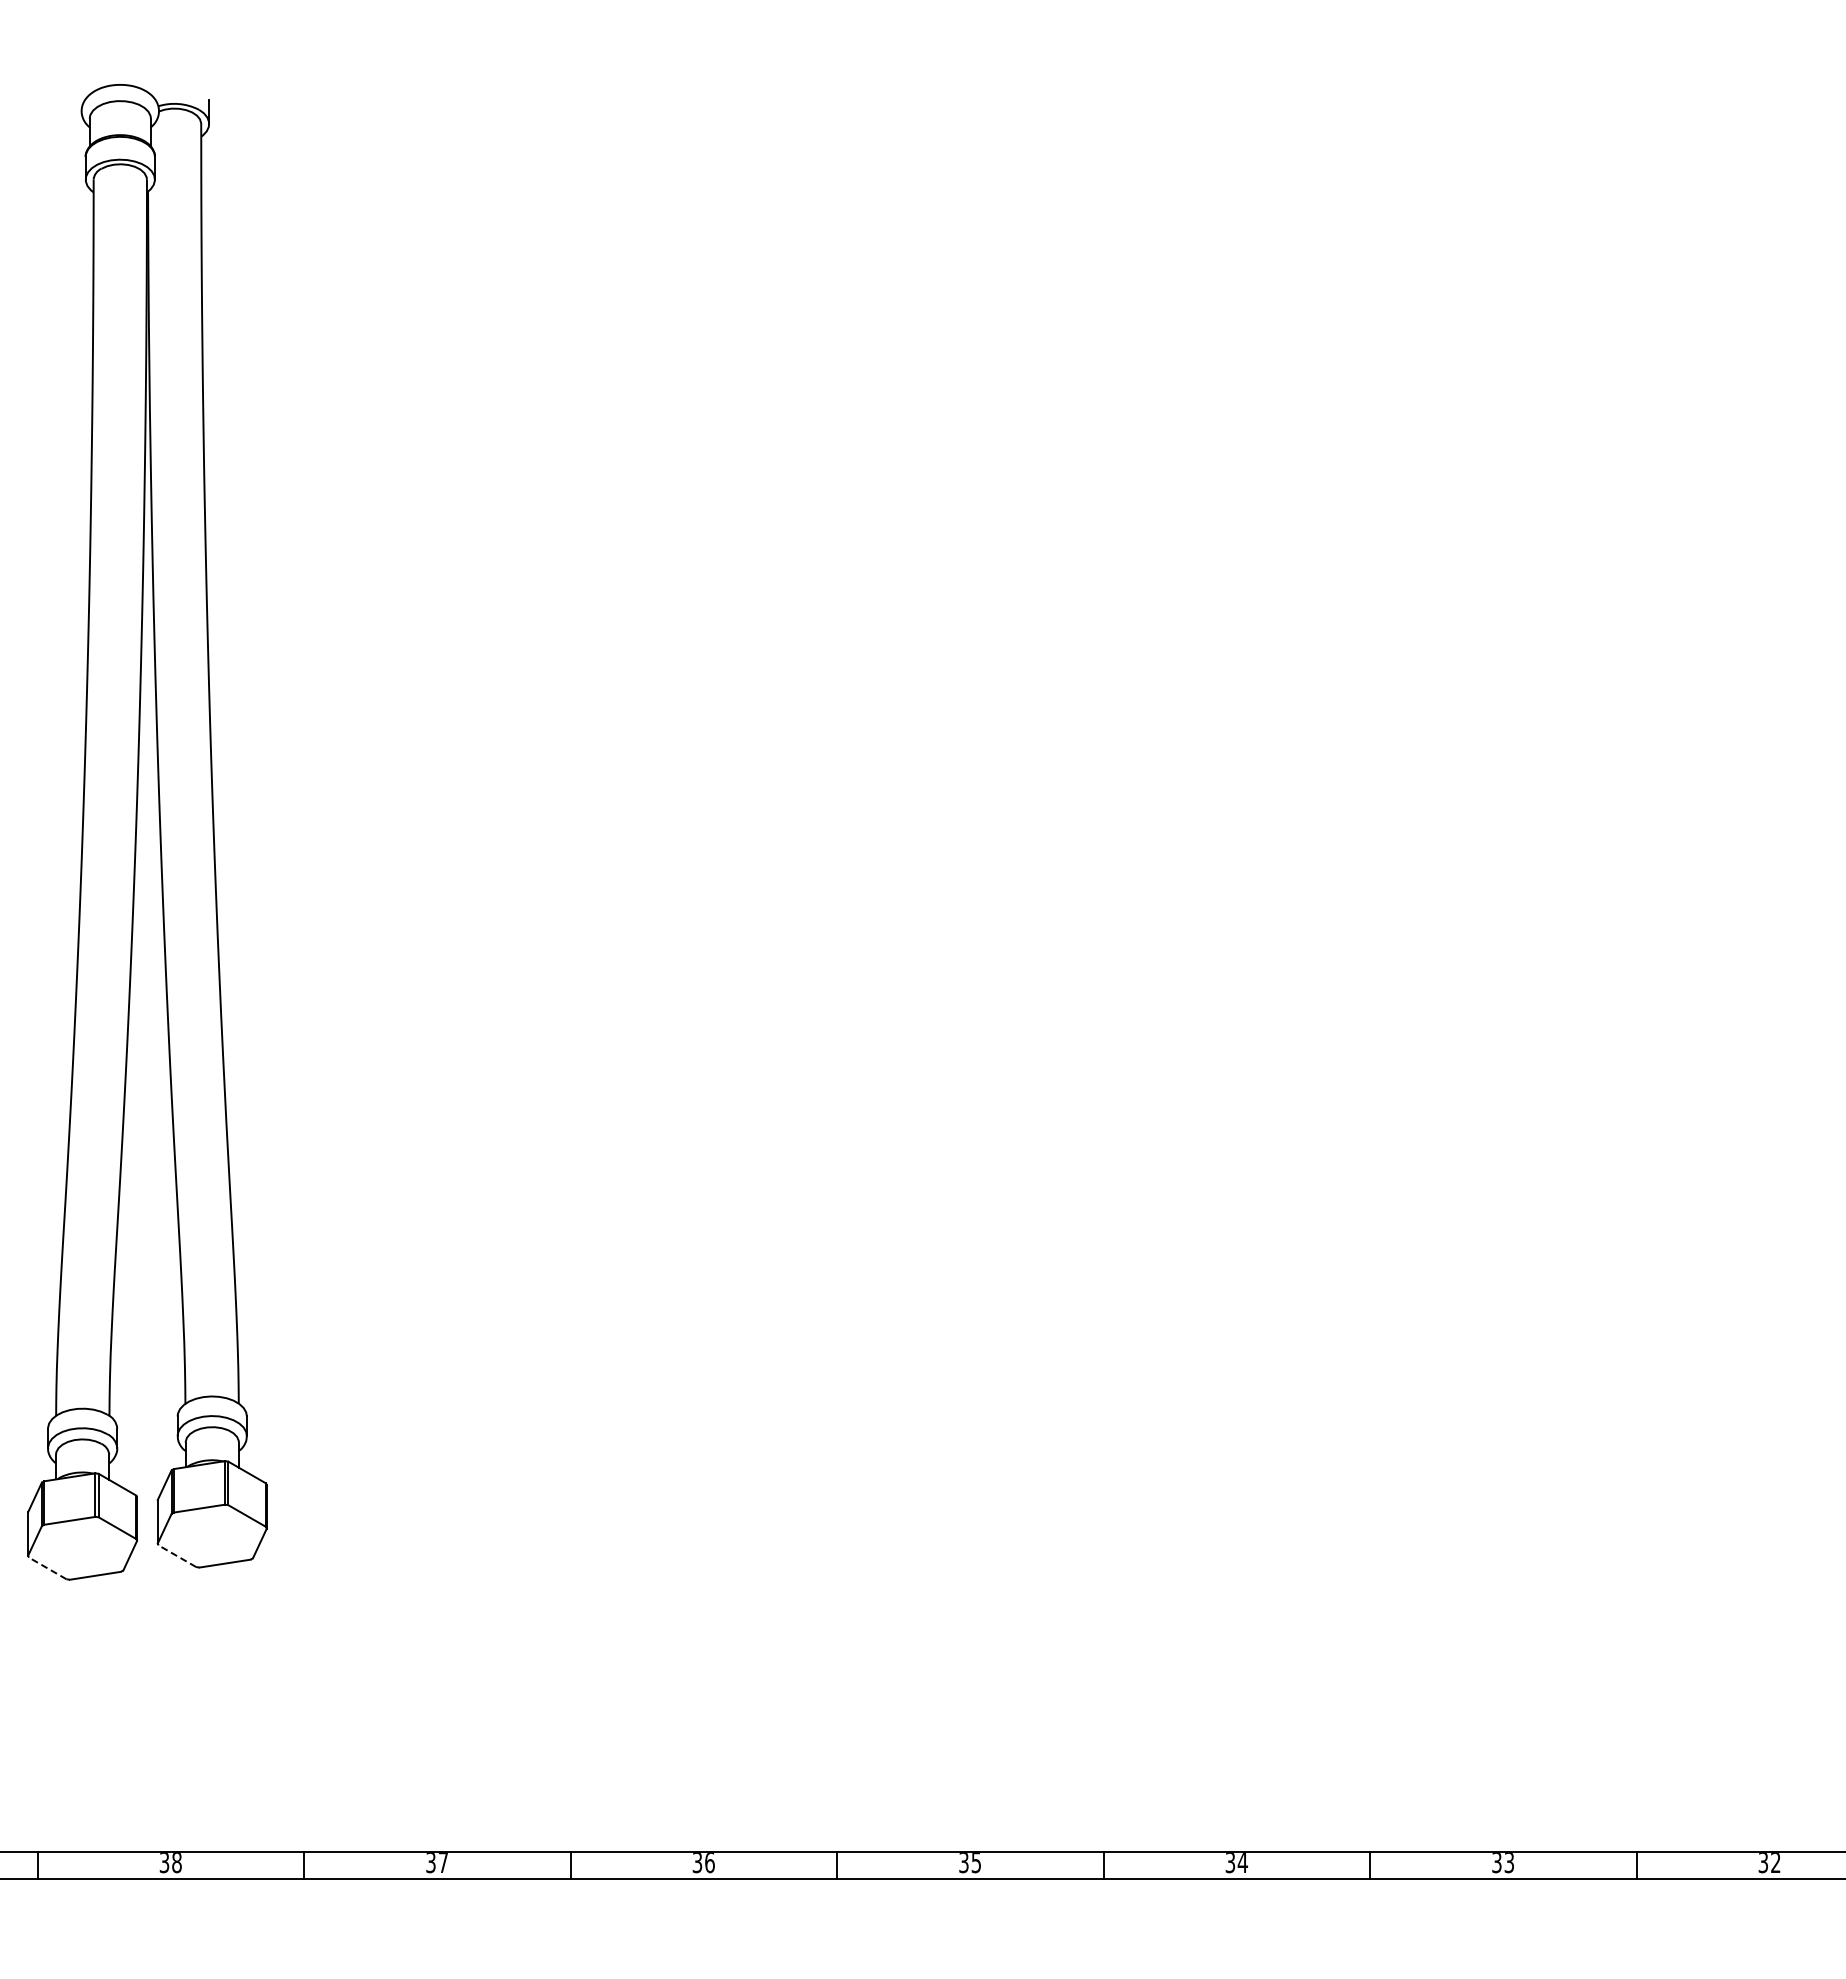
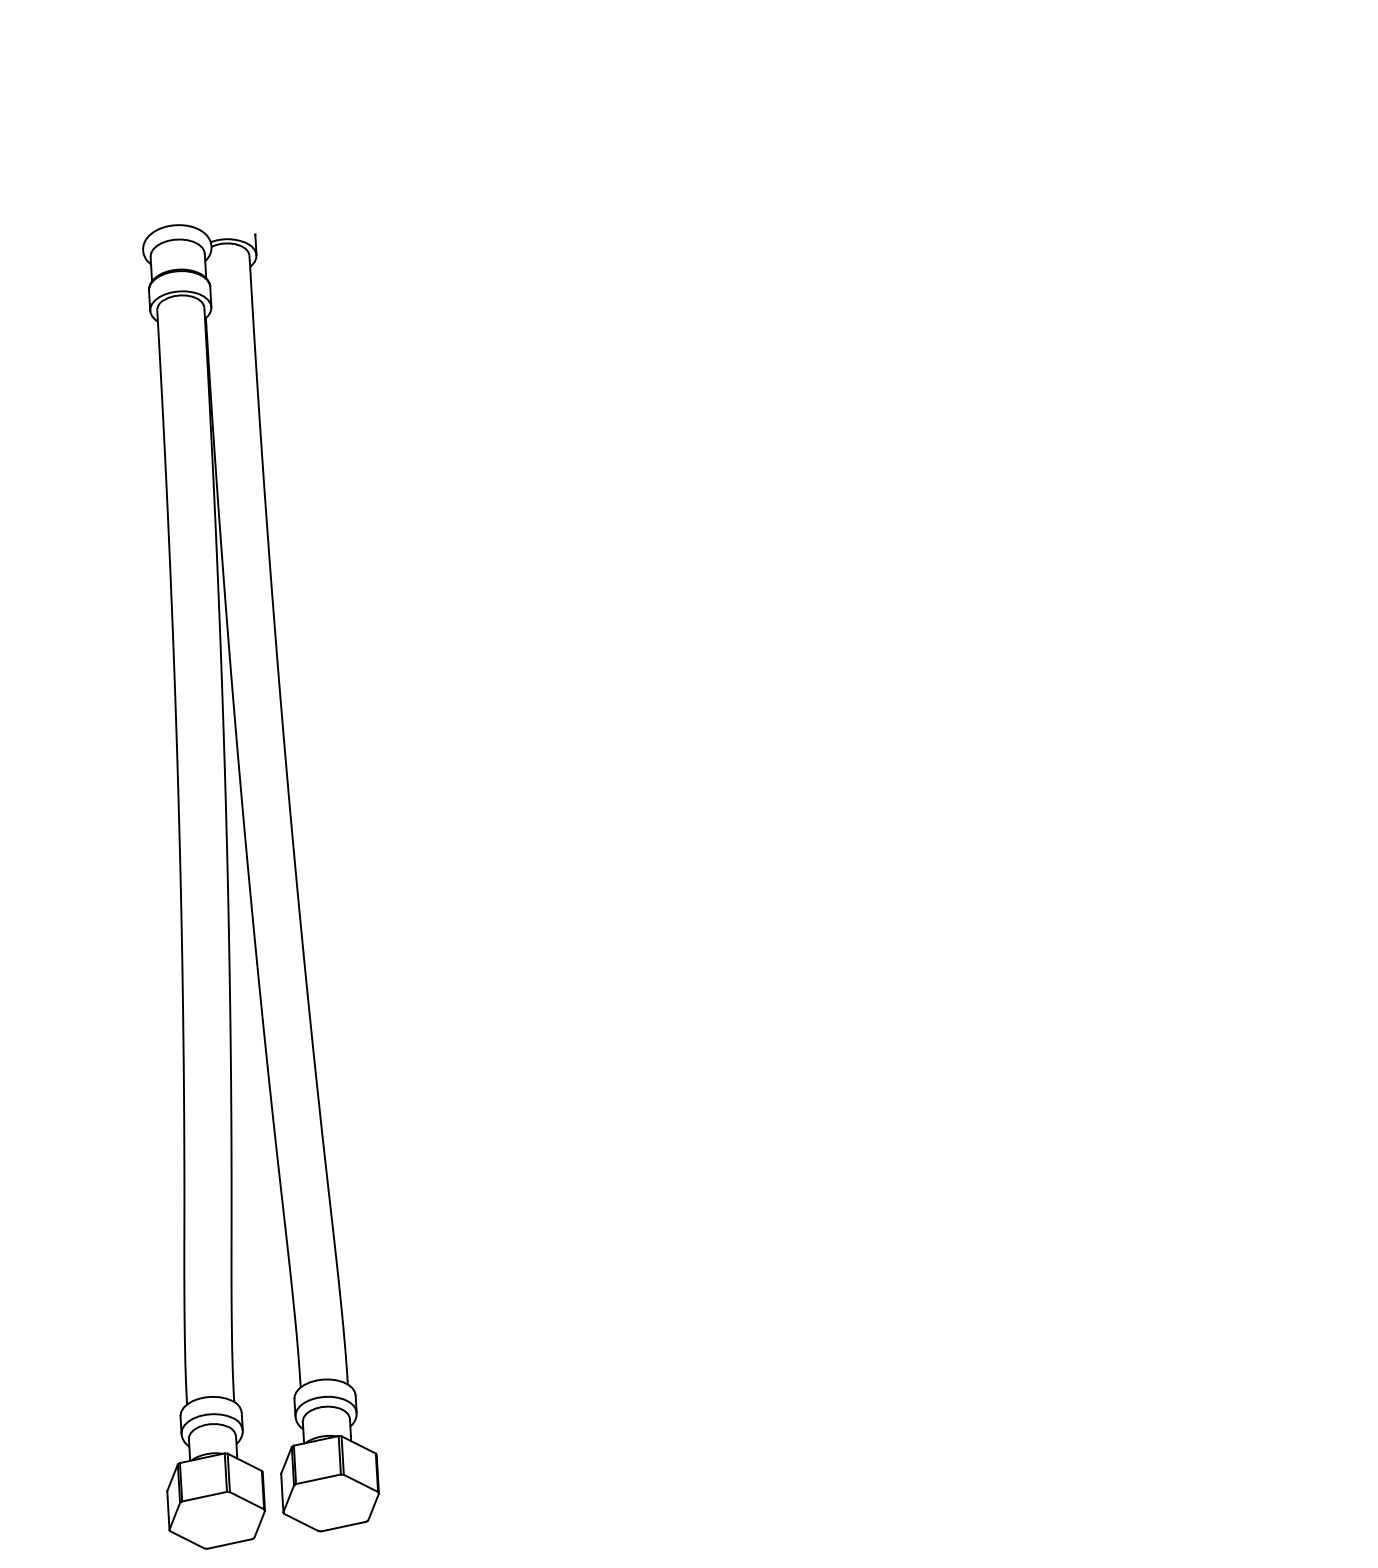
line: (177, 1556) -> (301, 1522), dashed -> solid
line: (47, 1568) -> (187, 1539), dashed -> solid

